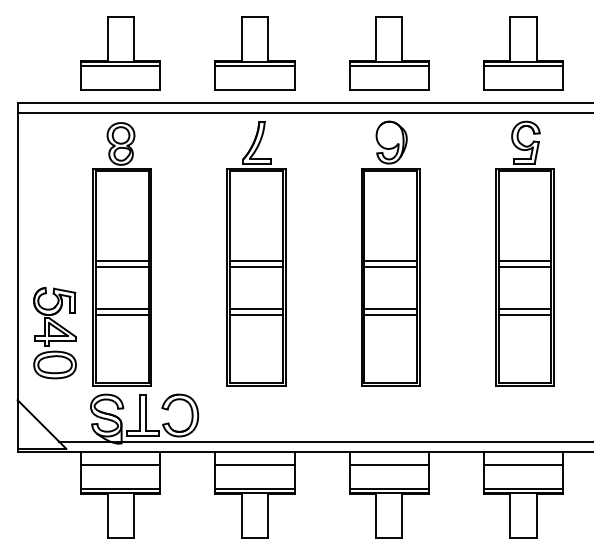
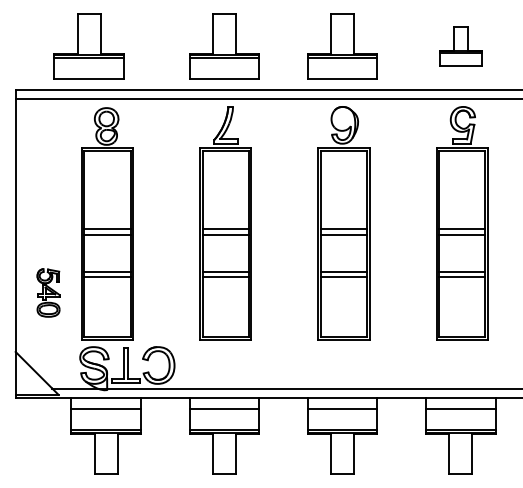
part: (119, 53) -> (88, 46), moved
part: (523, 53) -> (460, 46), size x0.6
part: (54, 332) -> (48, 292), size x0.6

